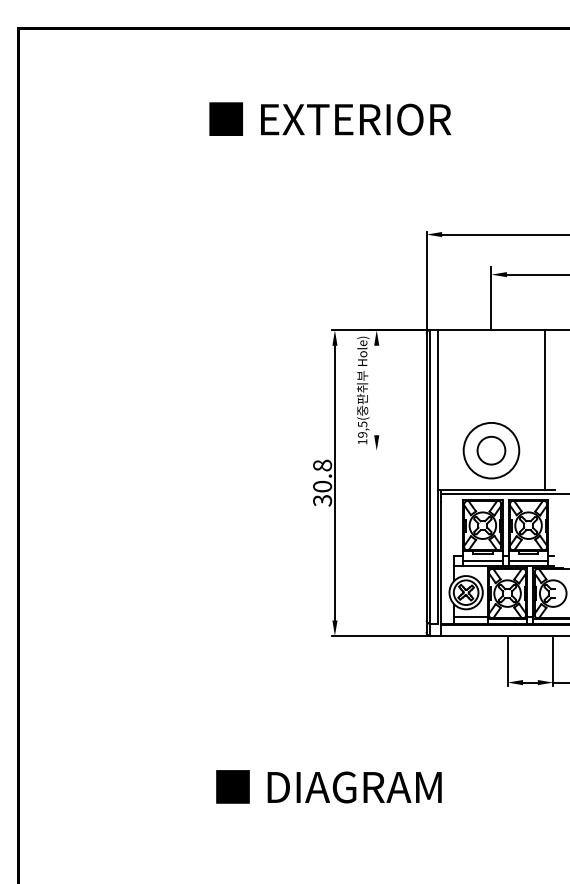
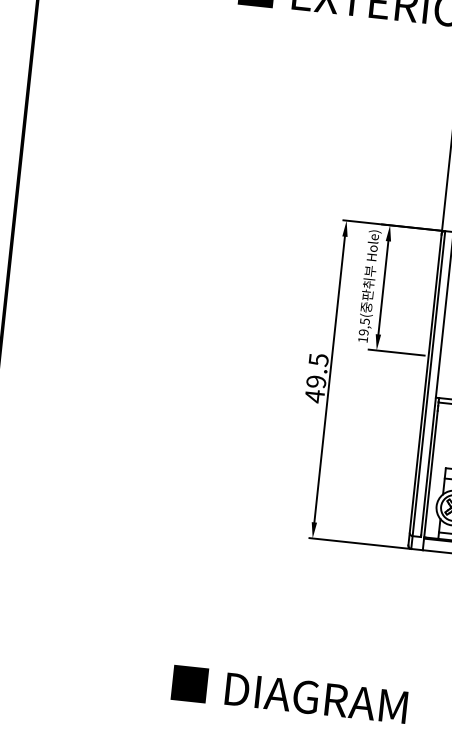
line: (376, 390) -> (383, 287), added
line: (395, 450) -> (396, 352), added
text: (322, 483) -> (316, 378), 30.8 -> 49.5

